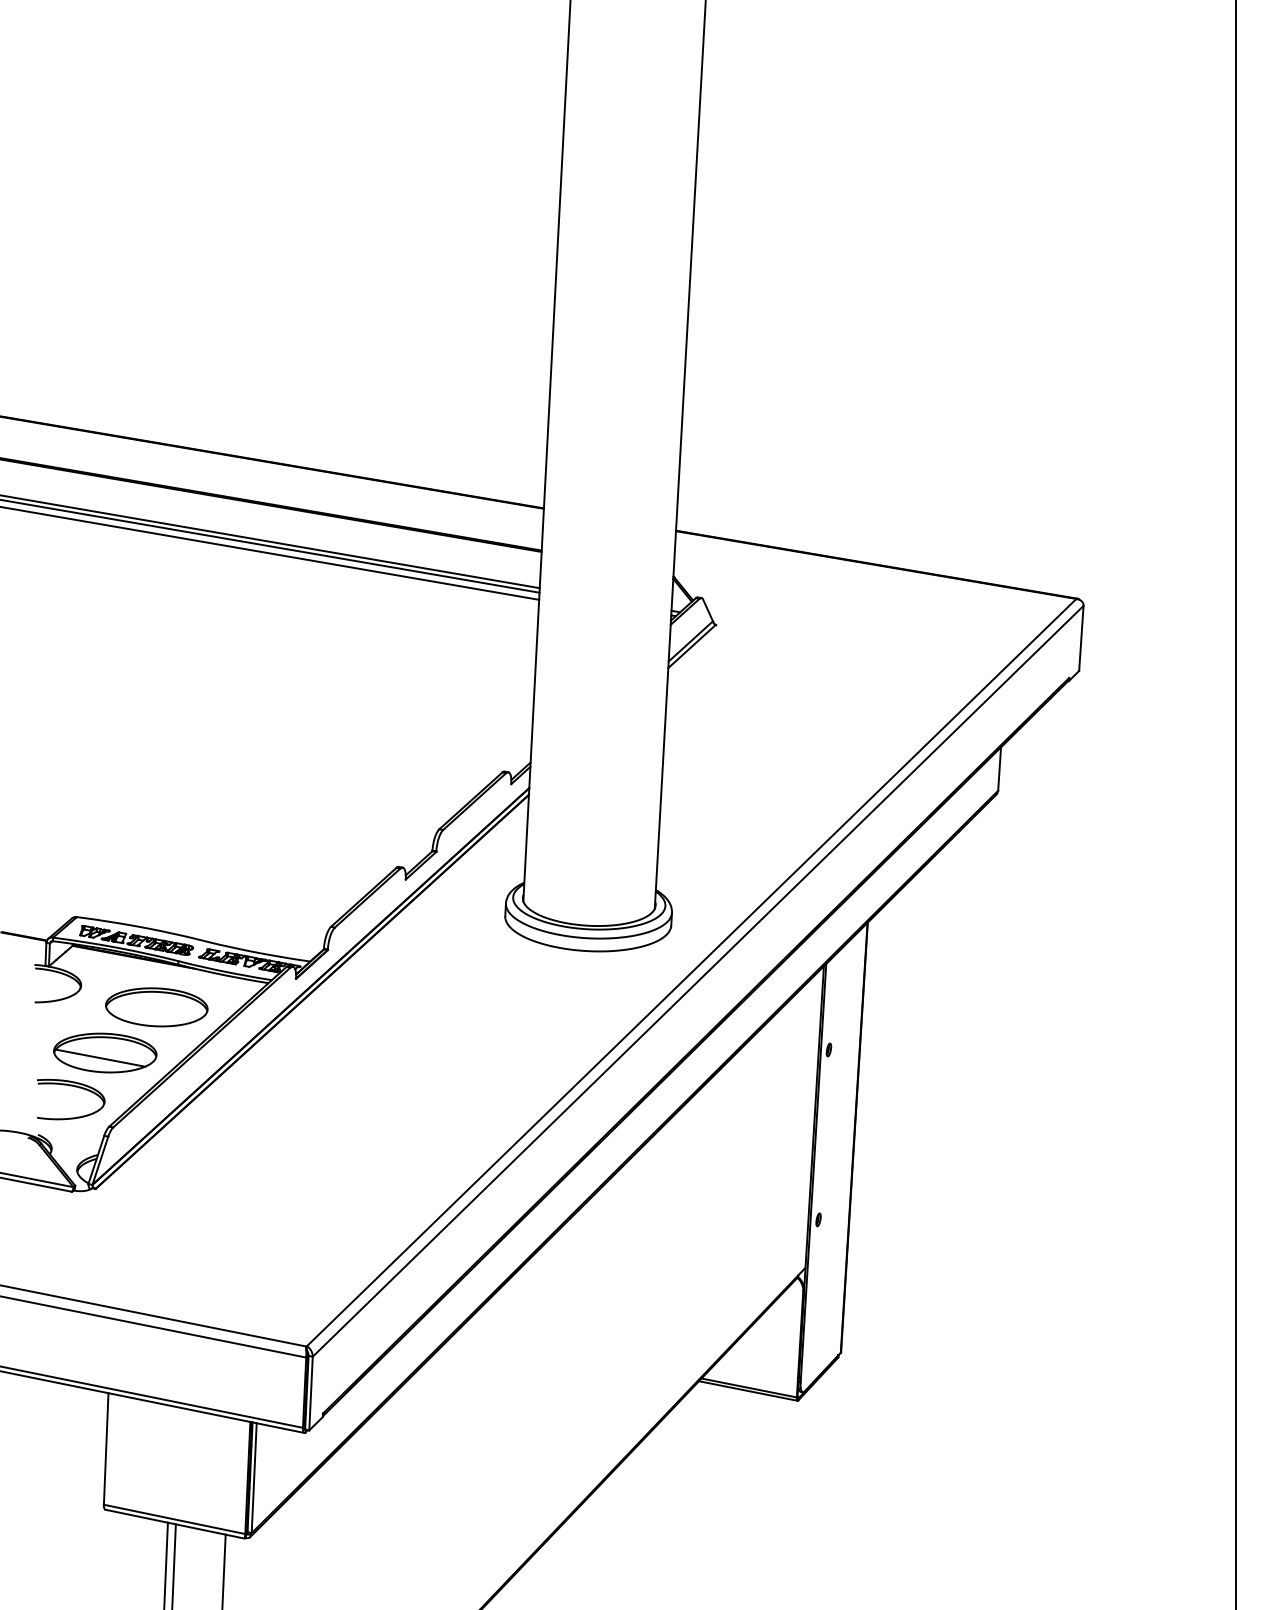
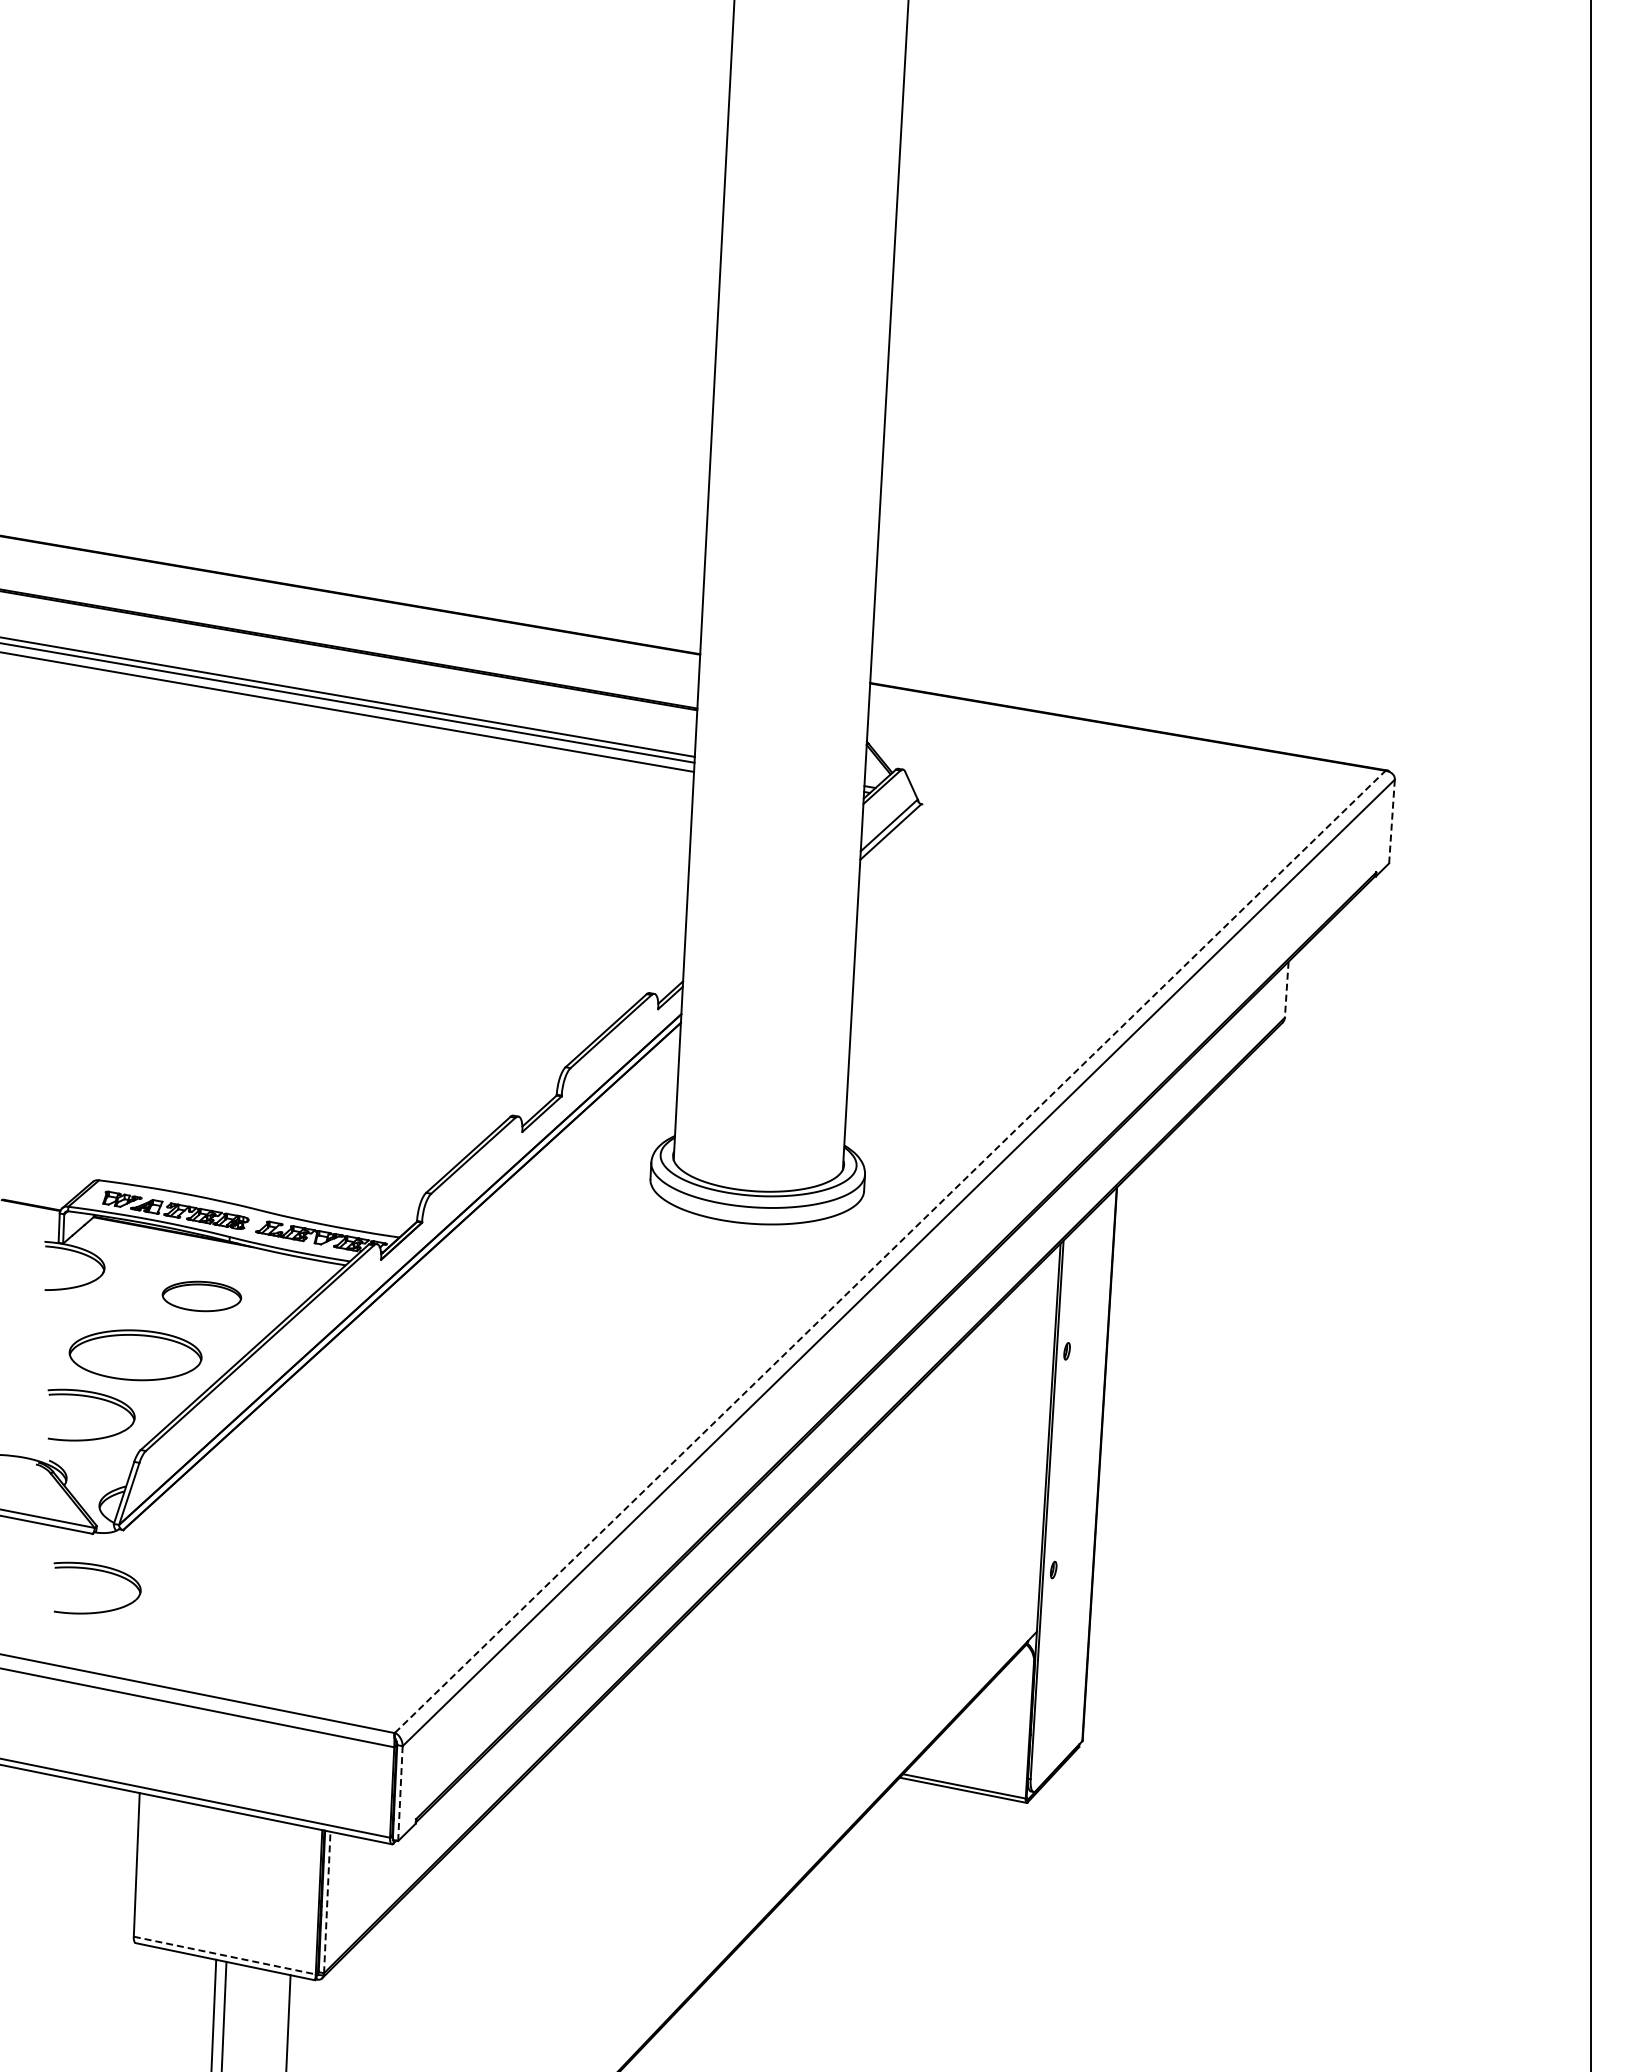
line: (1080, 638) -> (1391, 821), solid -> dashed
line: (999, 769) -> (1286, 990), solid -> dashed
line: (691, 972) -> (890, 1251), solid -> dashed
part: (156, 1007) -> (201, 1296), size x0.6
line: (99, 1057) -> (128, 1361), removed
part: (77, 1221) -> (99, 1571), added
line: (311, 1393) -> (400, 1793), solid -> dashed
line: (254, 1478) -> (327, 1902), solid -> dashed
line: (174, 1519) -> (224, 1955), solid -> dashed

